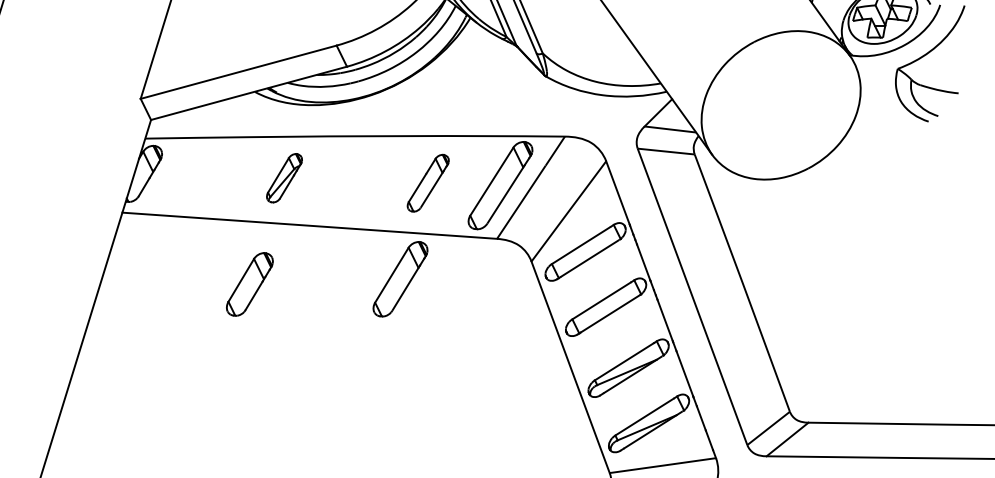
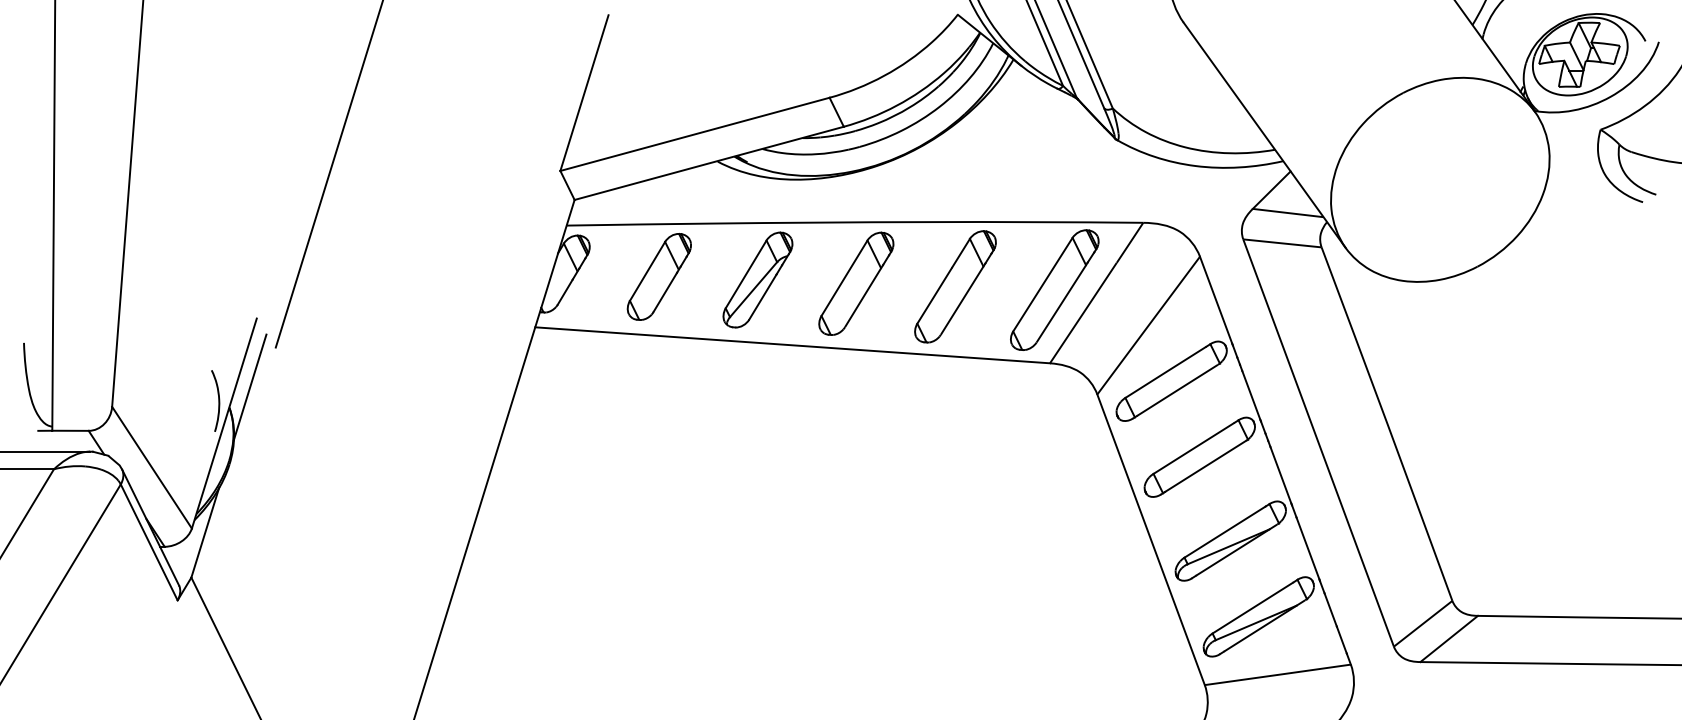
part: (284, 177) -> (757, 279), size x1.43
part: (428, 182) -> (955, 286), size x1.43
part: (400, 279) -> (856, 283), moved
part: (249, 284) -> (658, 276), moved

